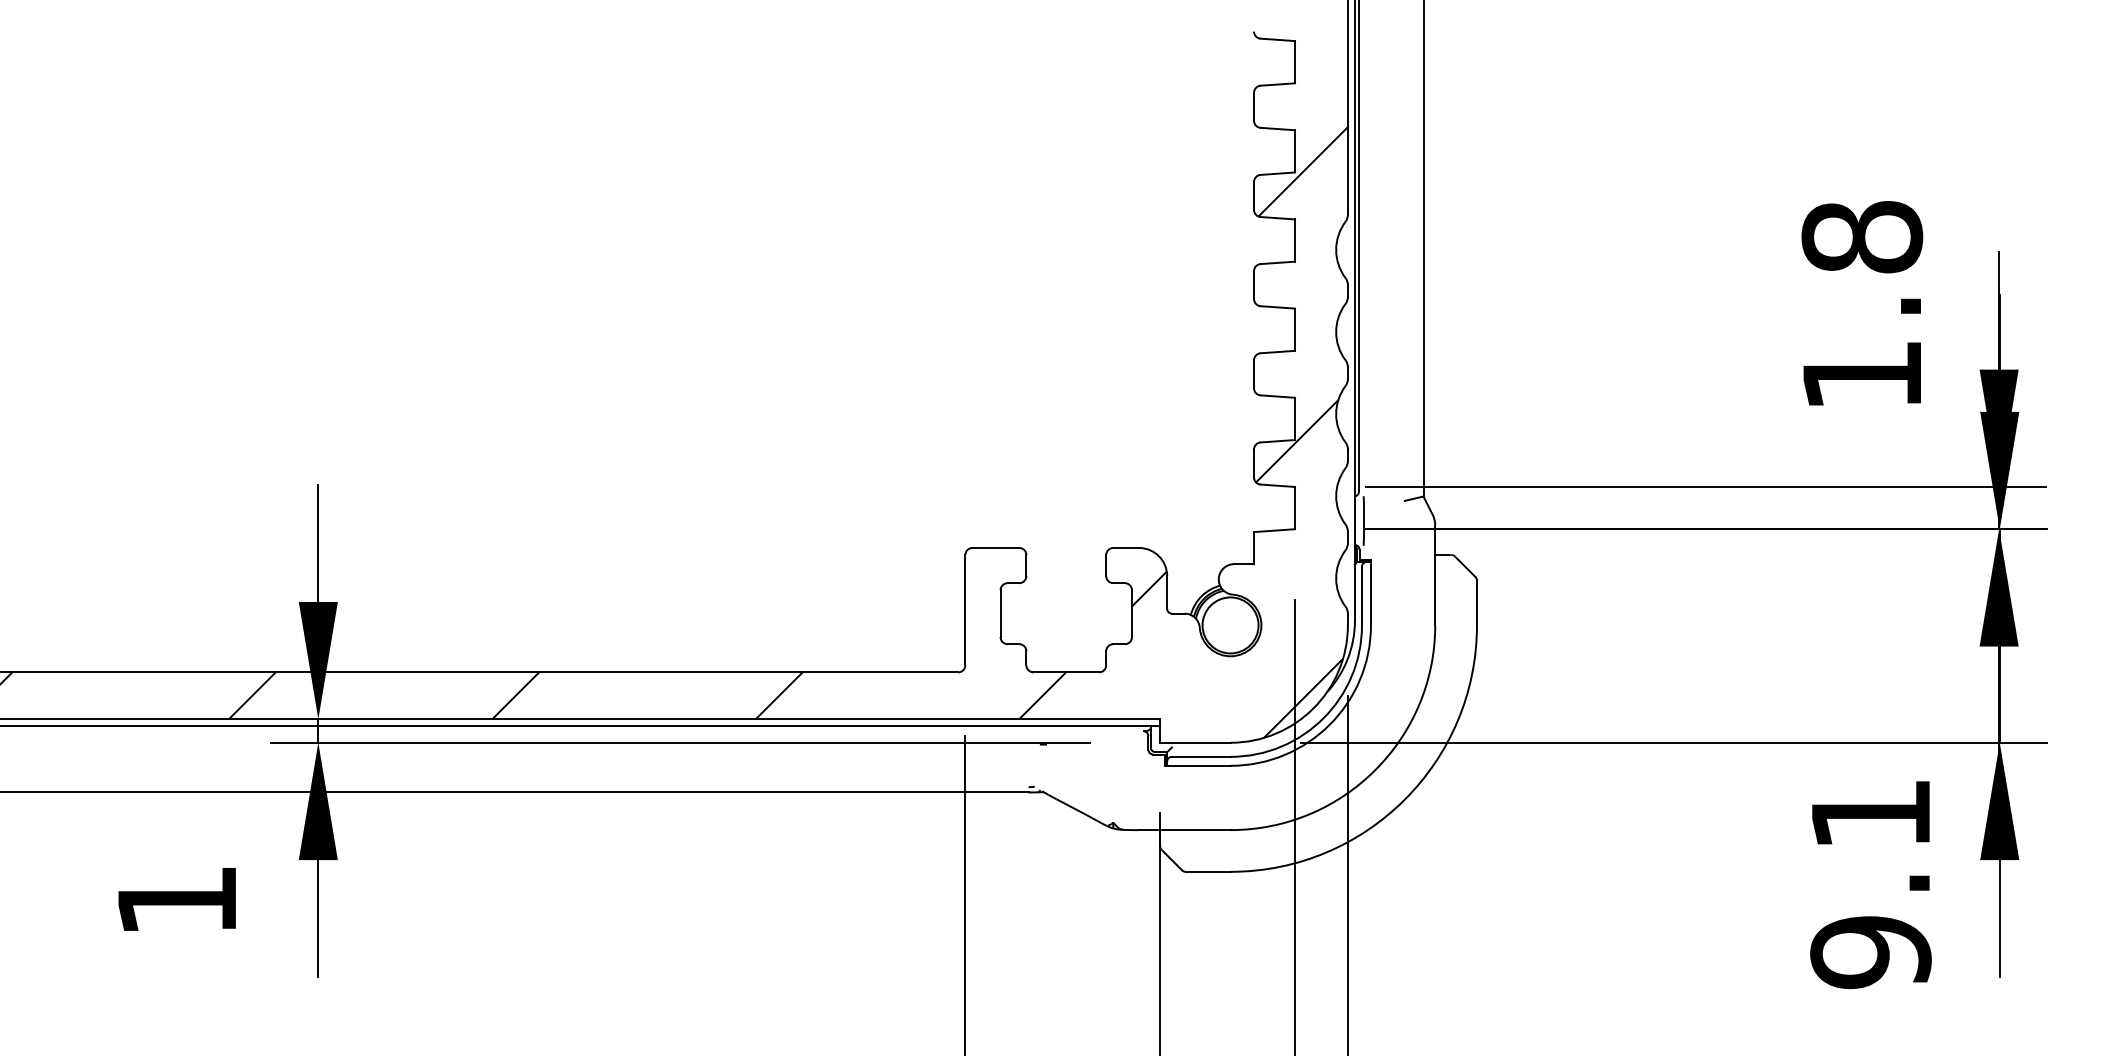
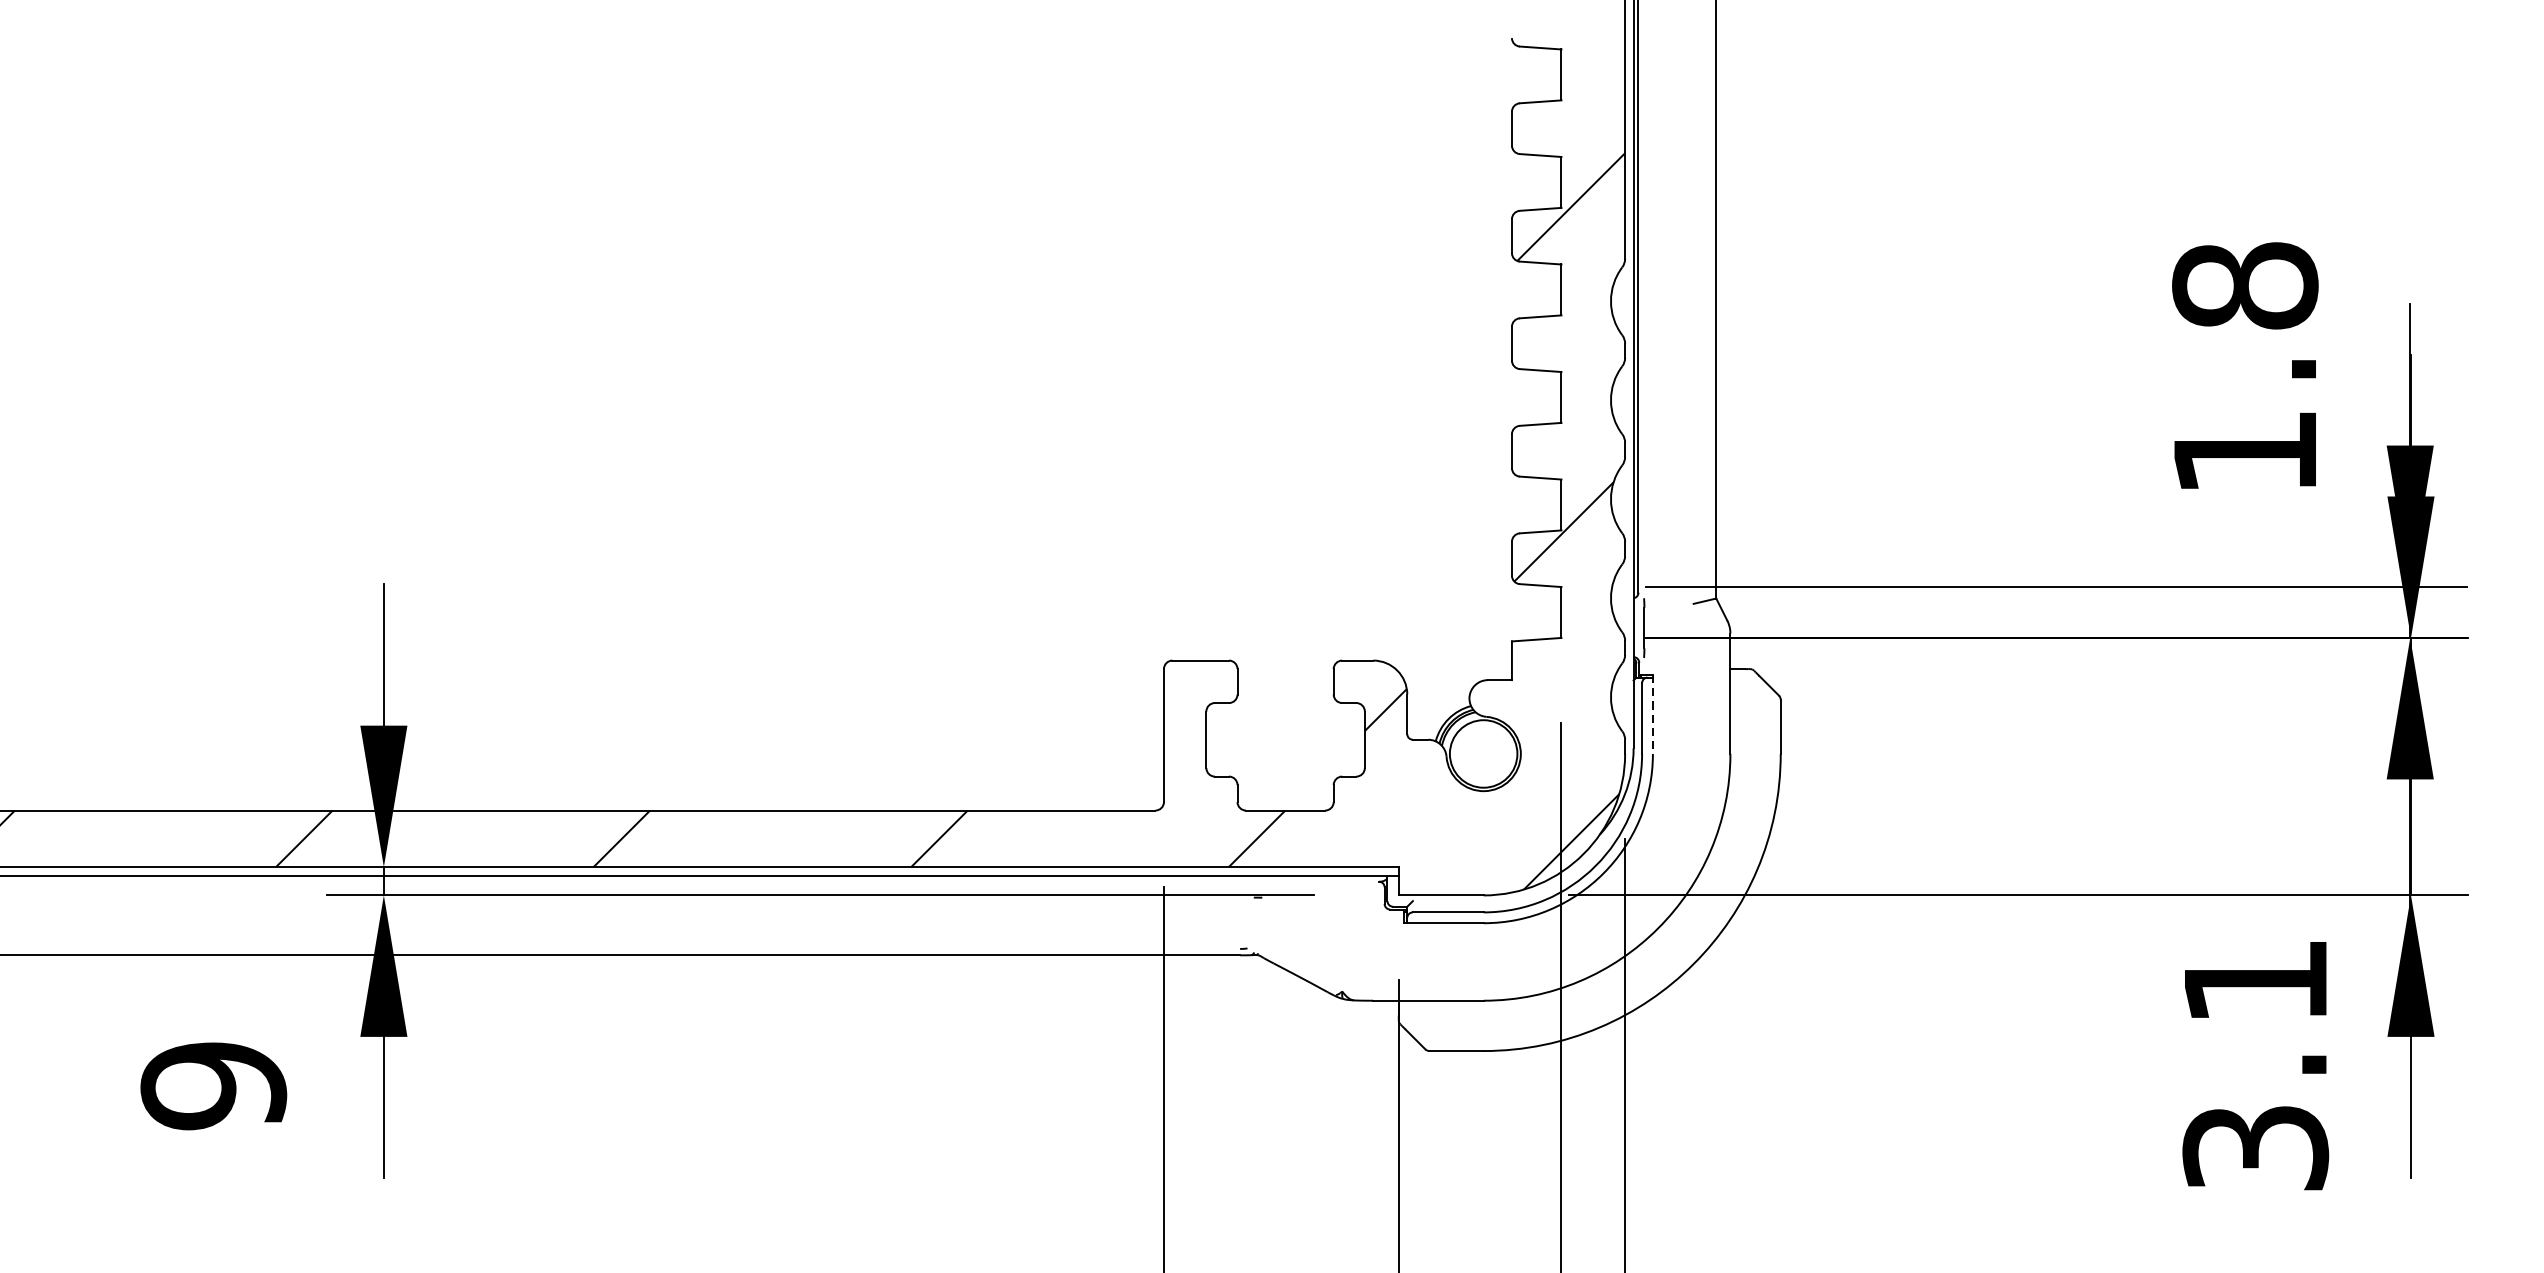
line: (1370, 592) -> (1652, 714), solid -> dashed
text: (177, 900) -> (214, 1085), 1 -> 9
text: (1870, 952) -> (2255, 1148), 9.1 -> 3.1

